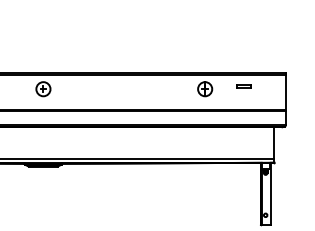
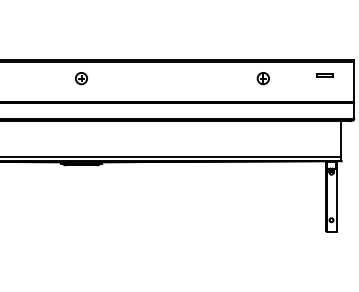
part: (243, 86) -> (324, 75), moved
part: (42, 89) -> (80, 78), size x0.71
part: (204, 89) -> (262, 78), size x0.71

